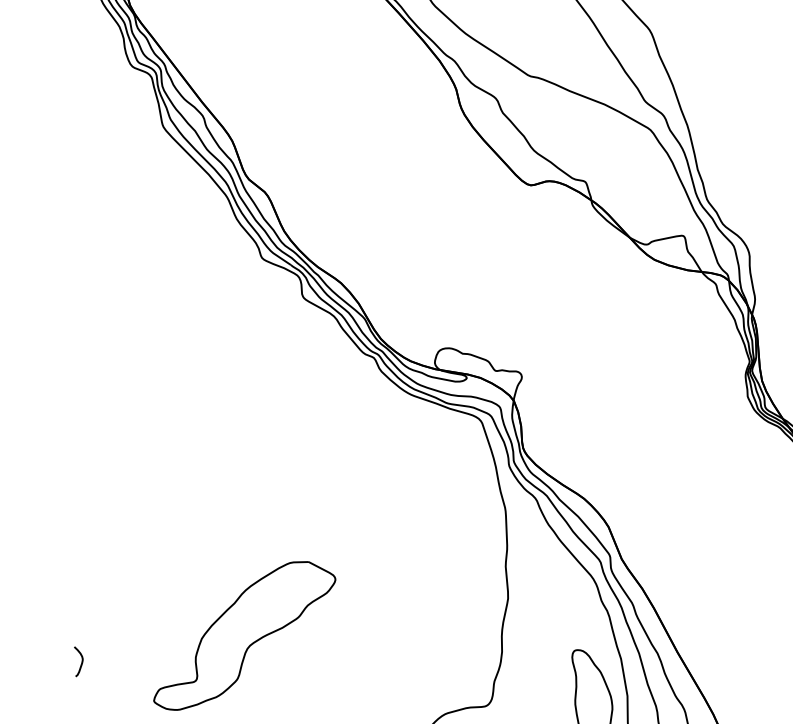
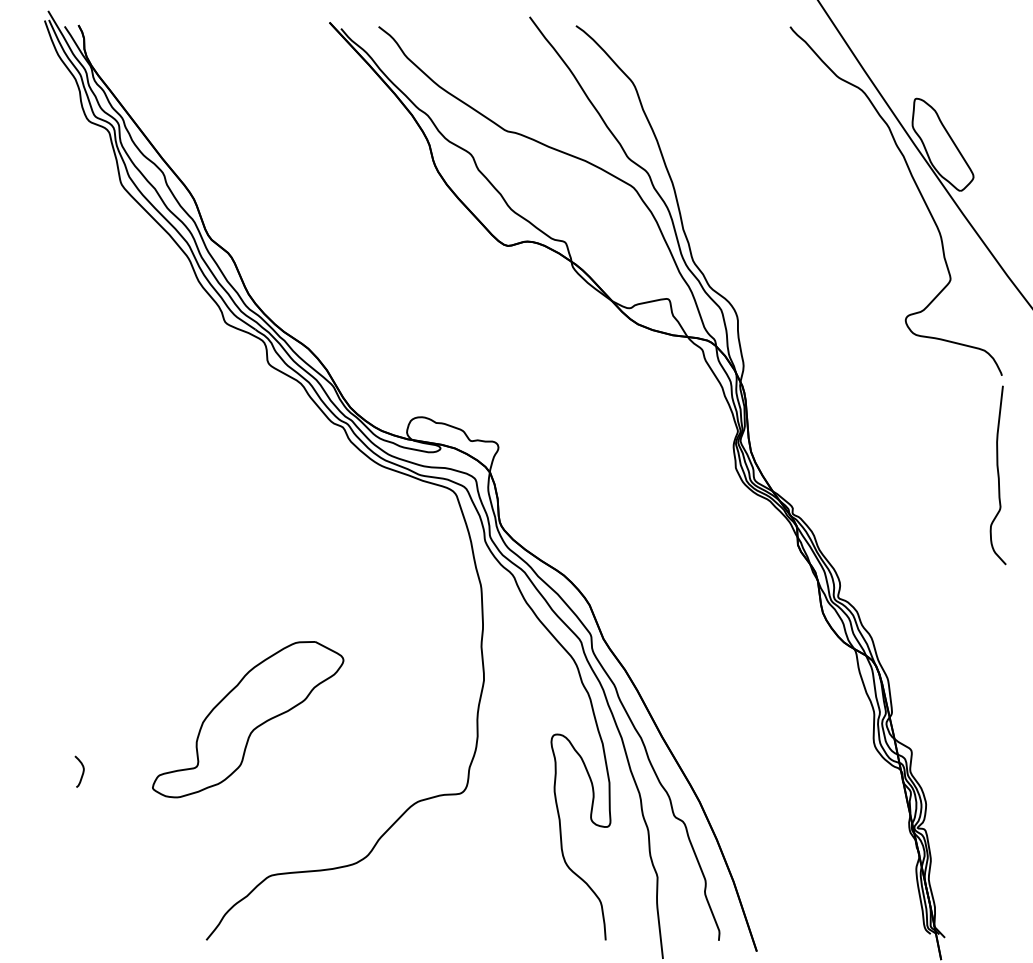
part: (245, 635) -> (248, 719), moved
curve: (81, 661) -> (82, 771), moved

